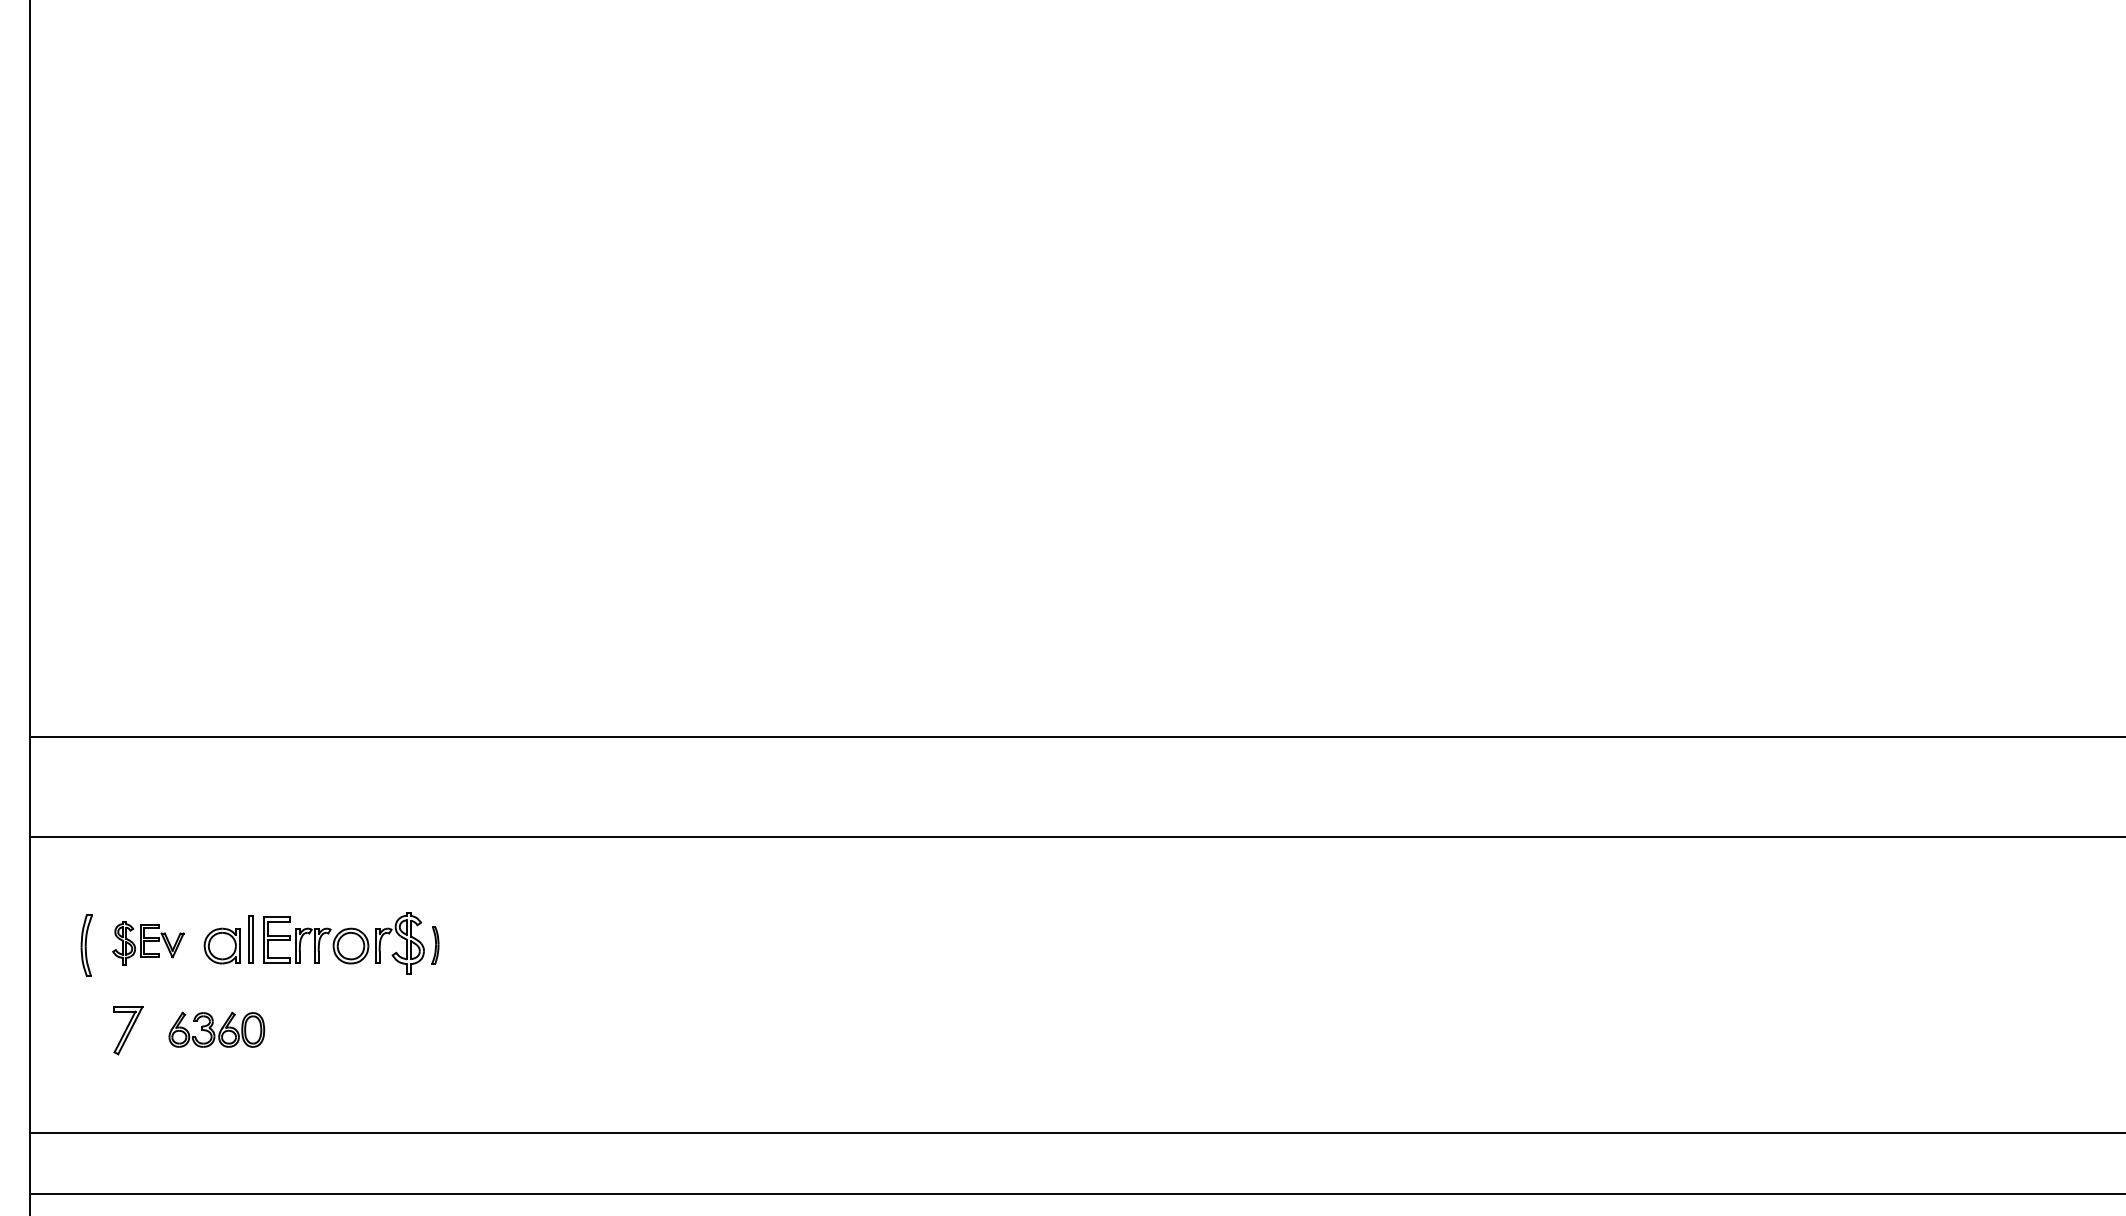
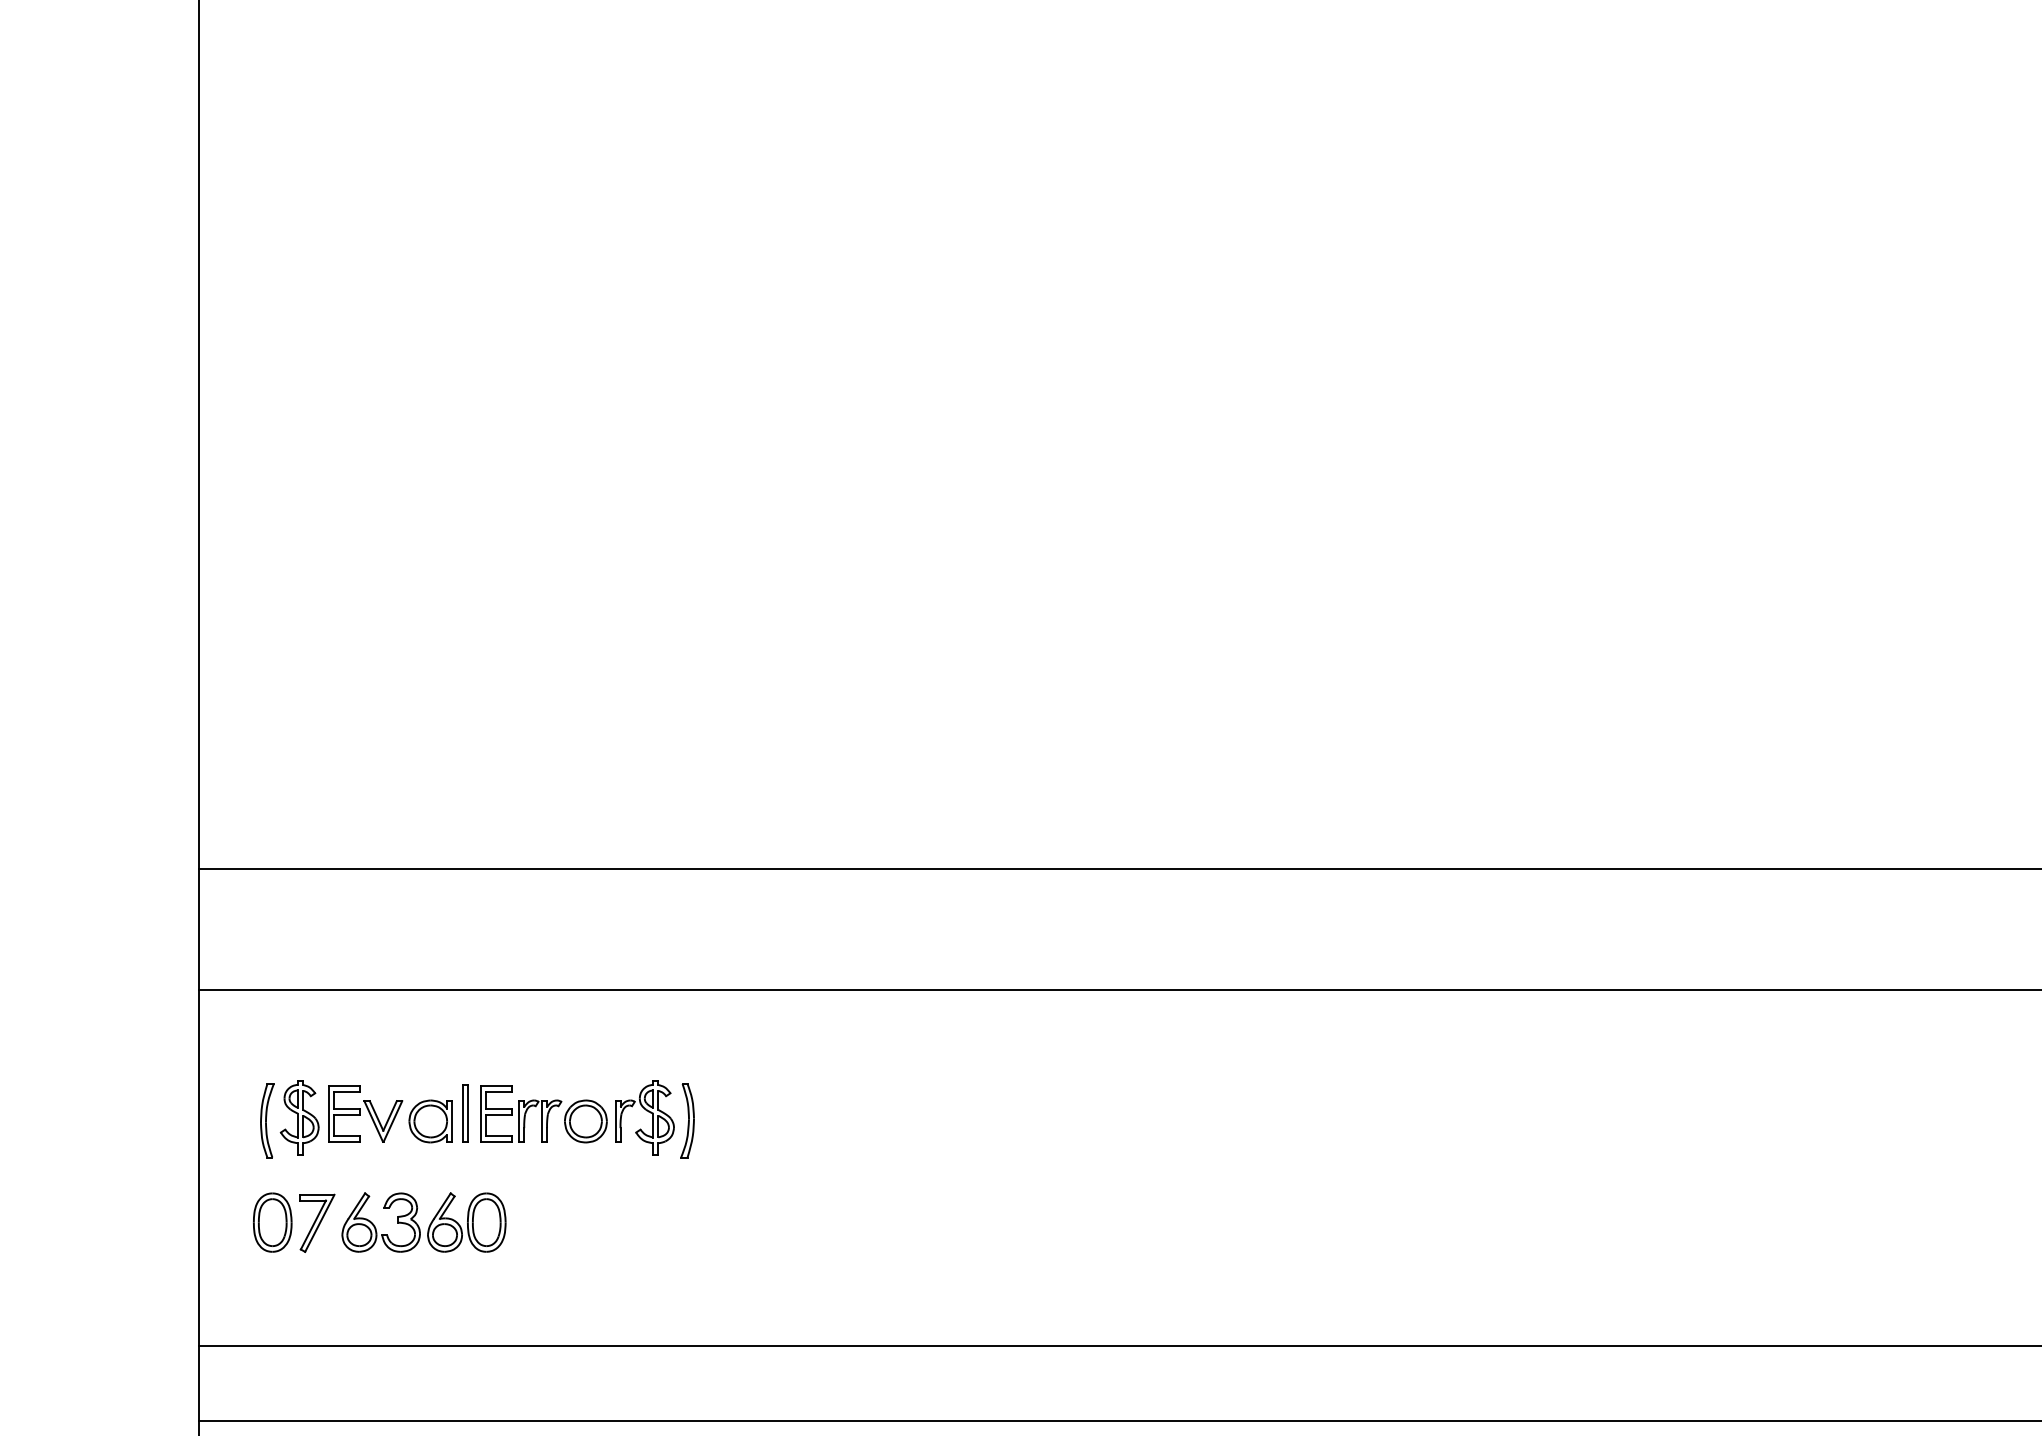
part: (148, 943) -> (341, 1118), size x1.43
part: (435, 945) -> (687, 1120), size x1.67
part: (90, 1029) -> (271, 1222), added
part: (216, 1029) -> (423, 1222), size x1.43

